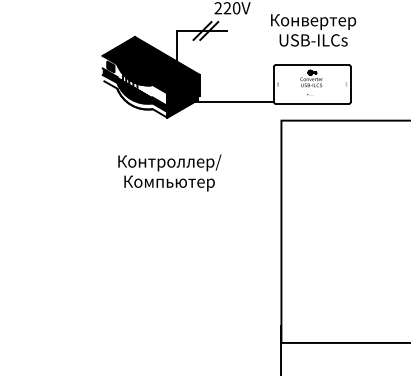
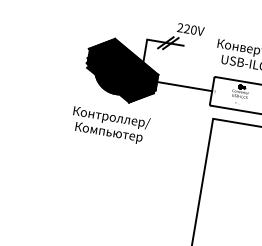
fill: (134, 86) -> (108, 75), added
line: (234, 102) -> (182, 86), moved
text: (169, 172) -> (110, 125), moved

